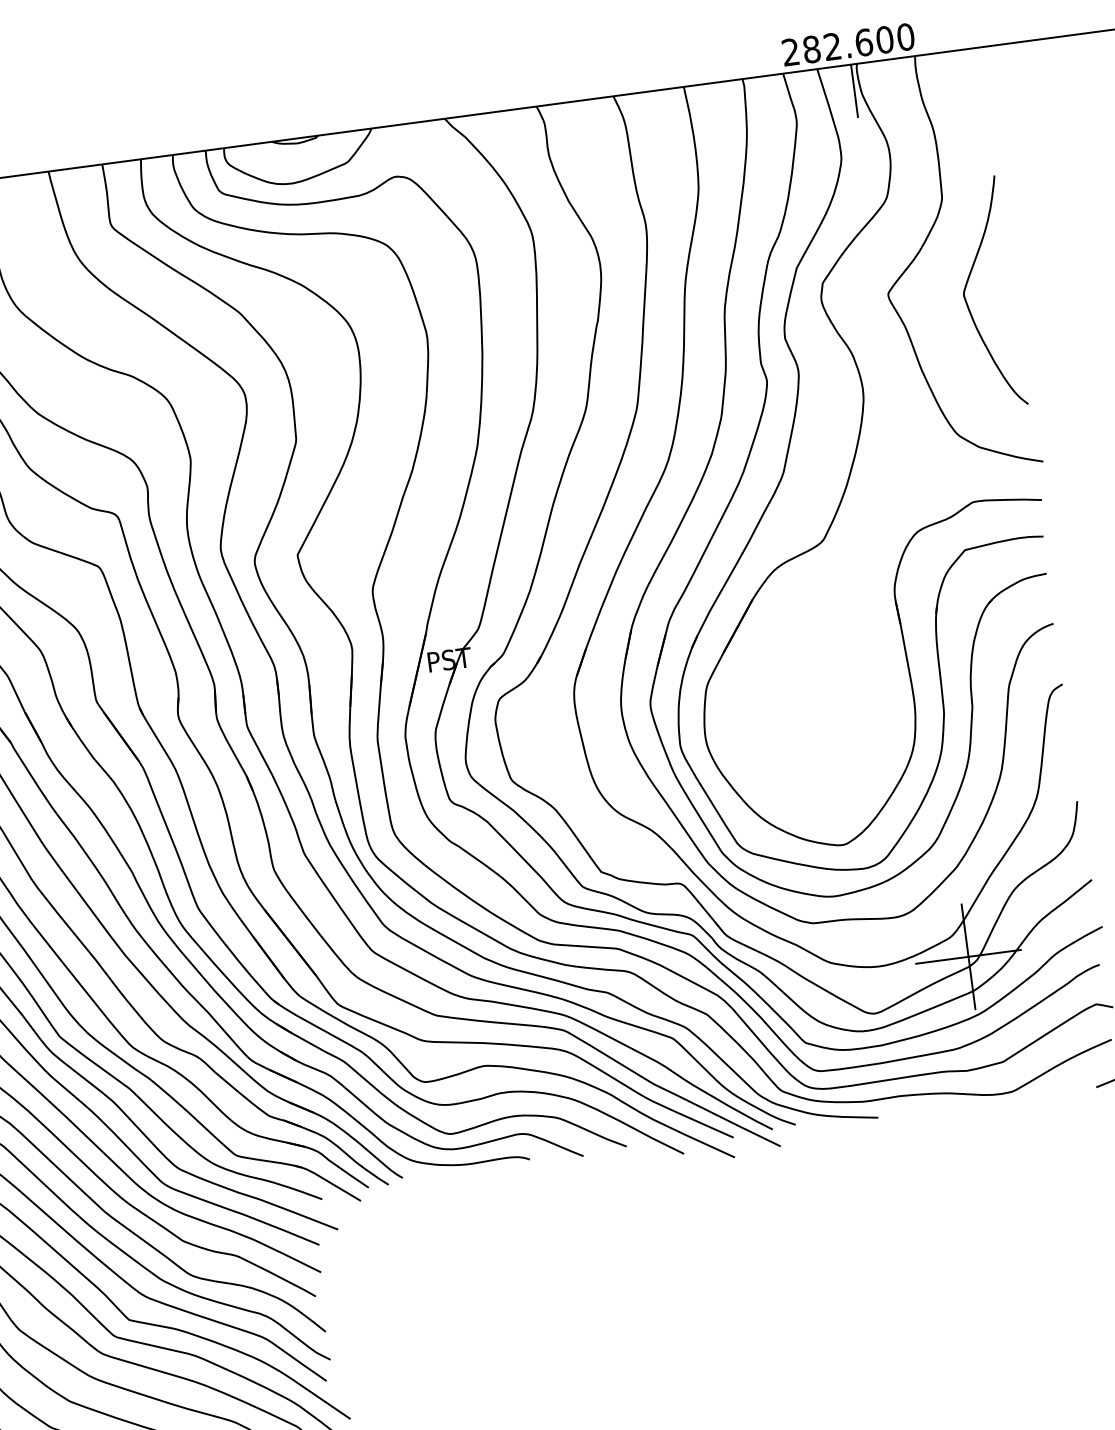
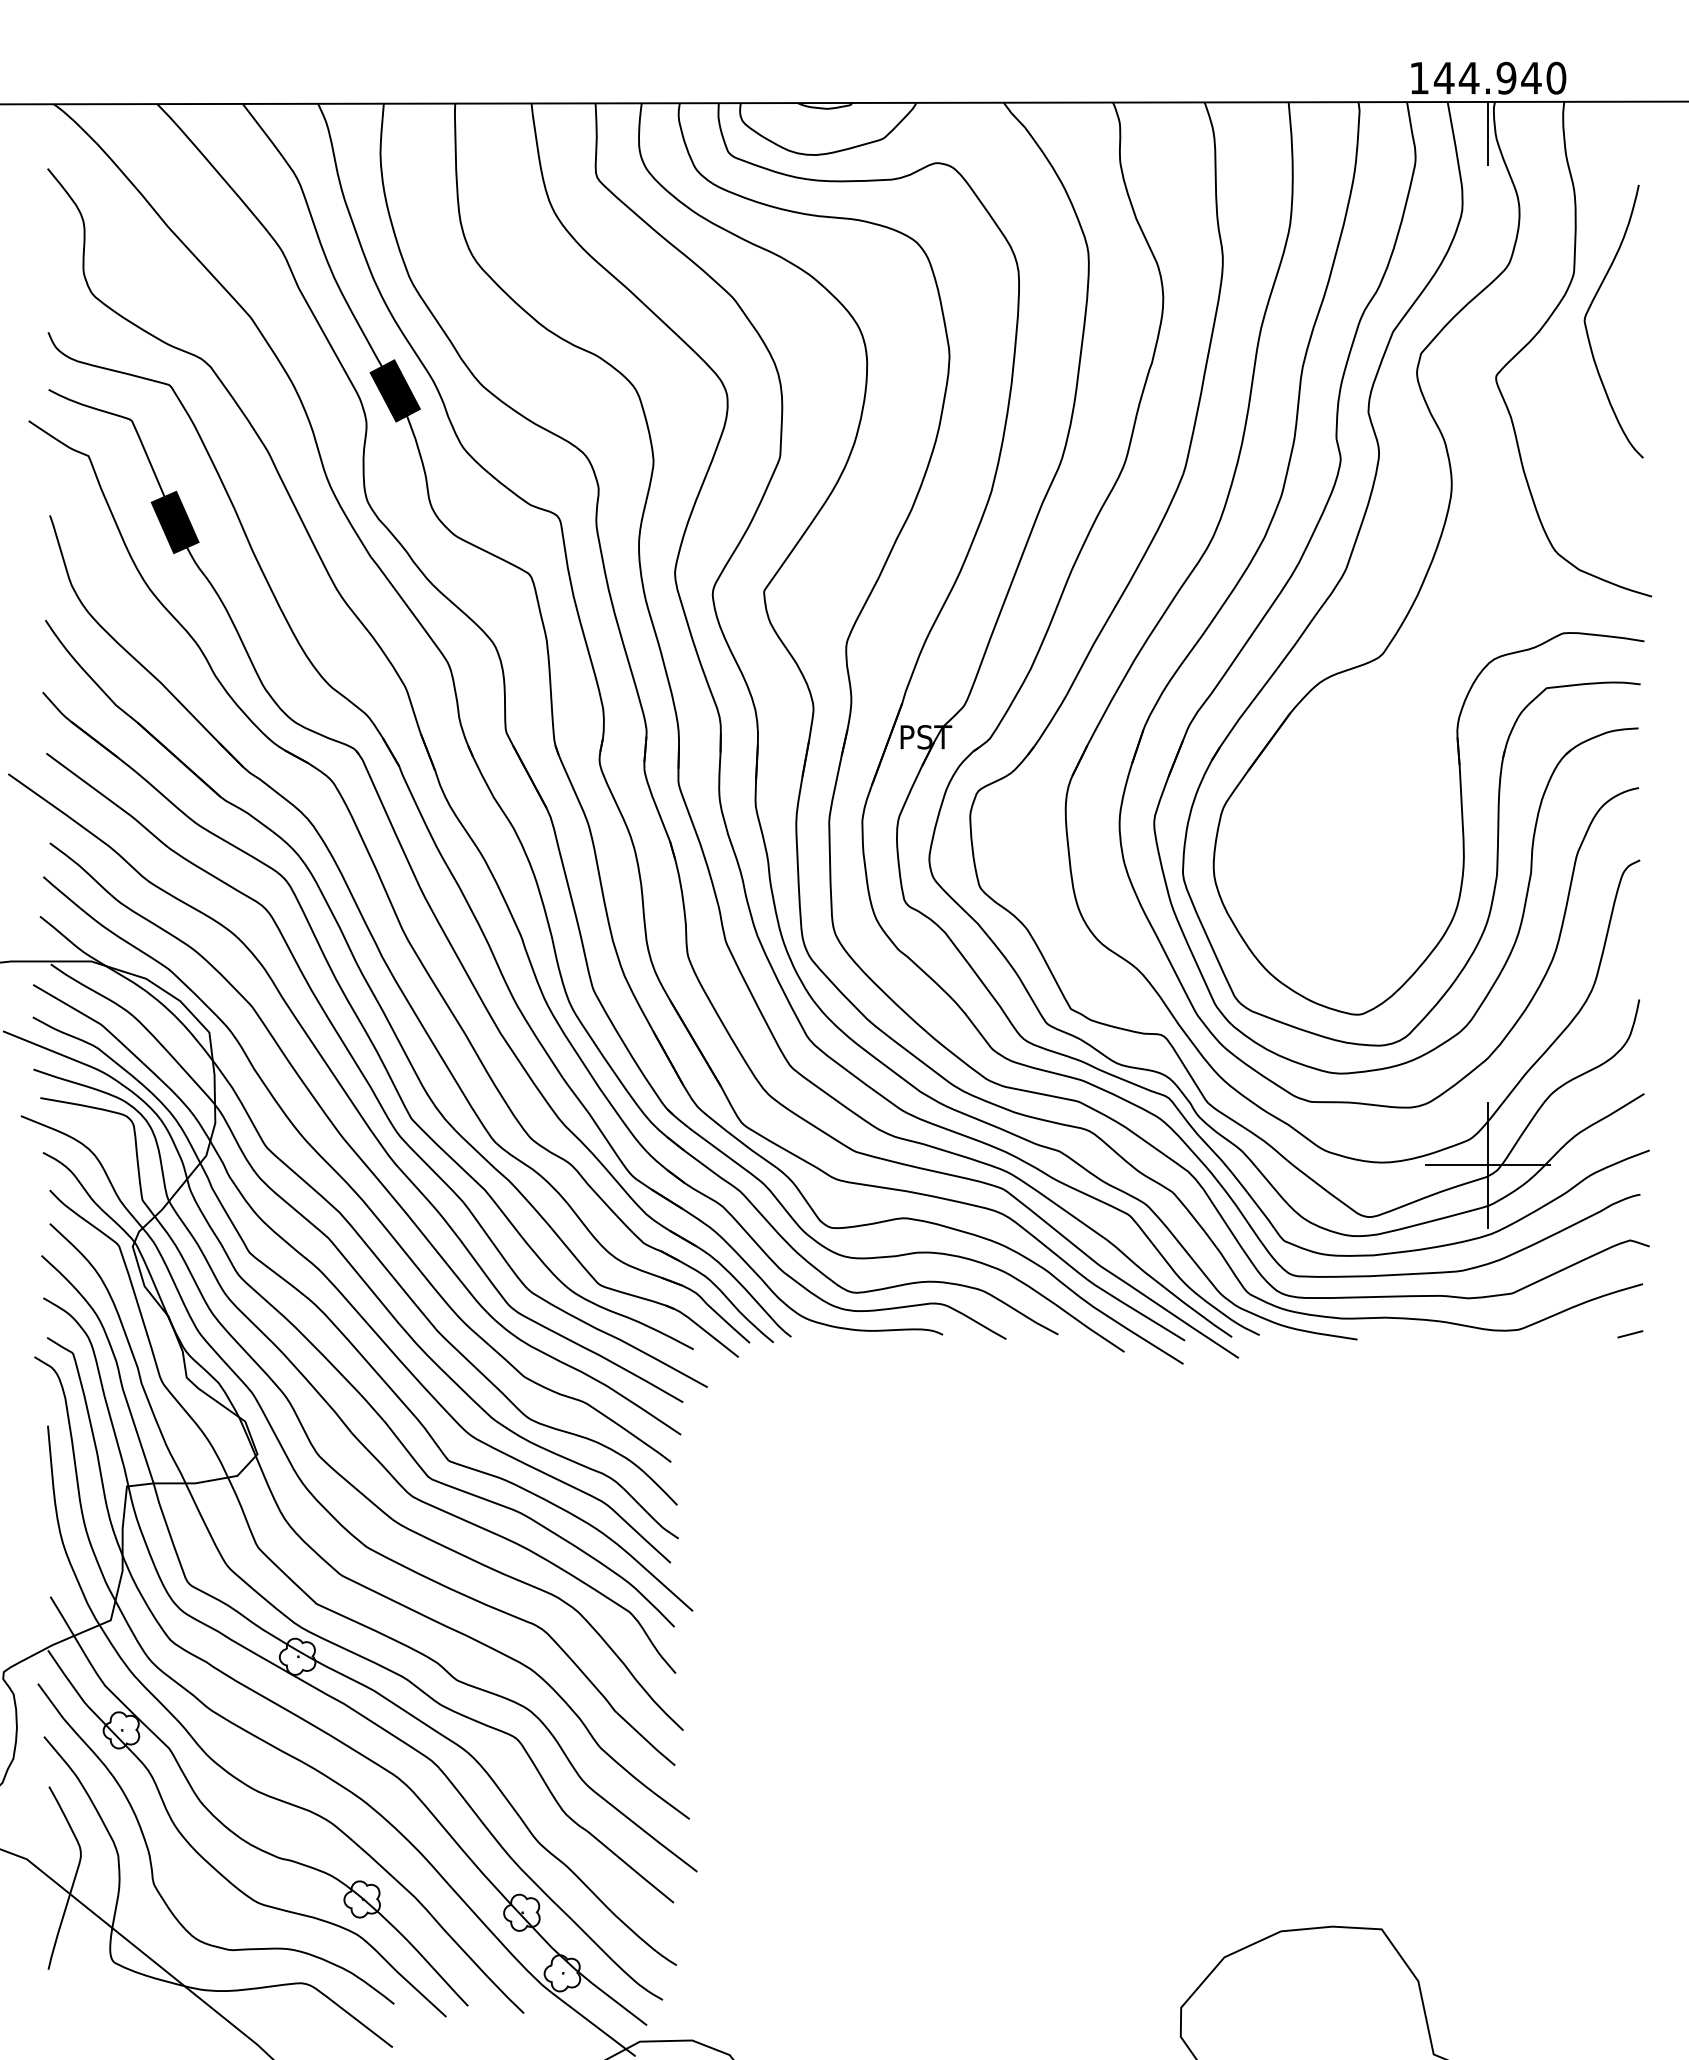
text: (837, 45) -> (1475, 77), 282.600 -> 144.940
curve: (966, 286) -> (1589, 310), moved

